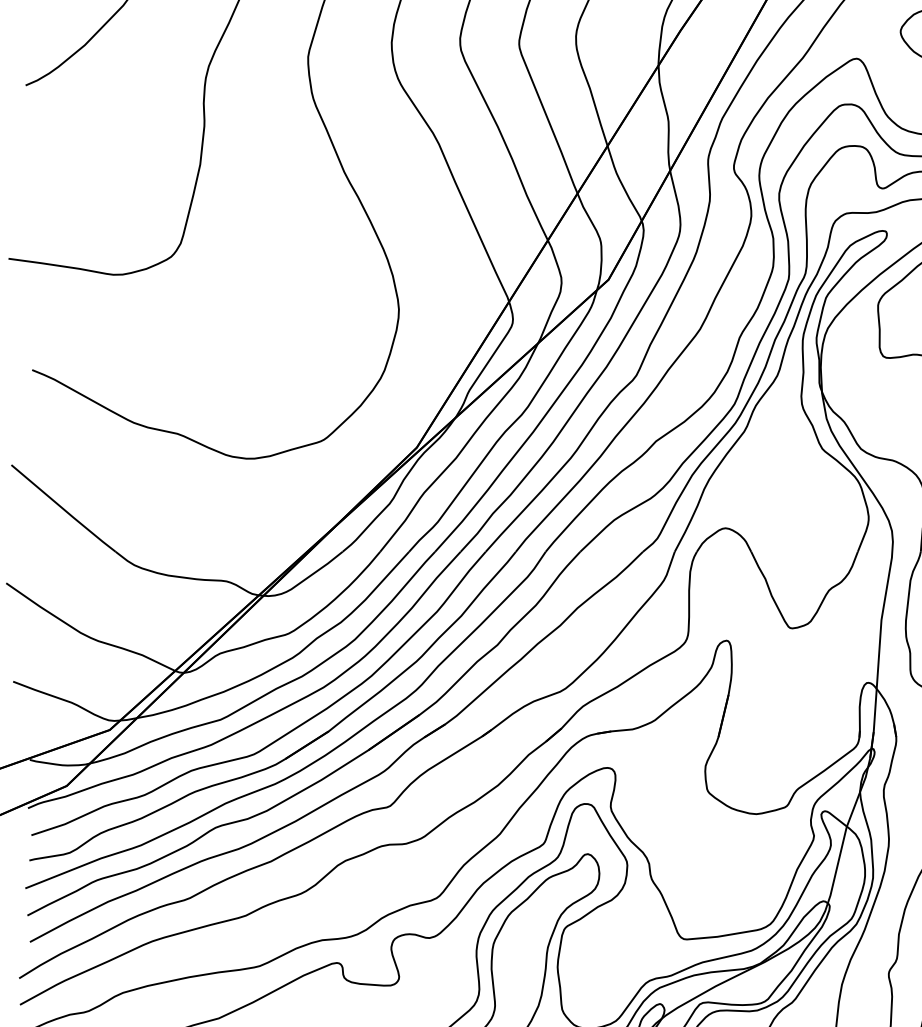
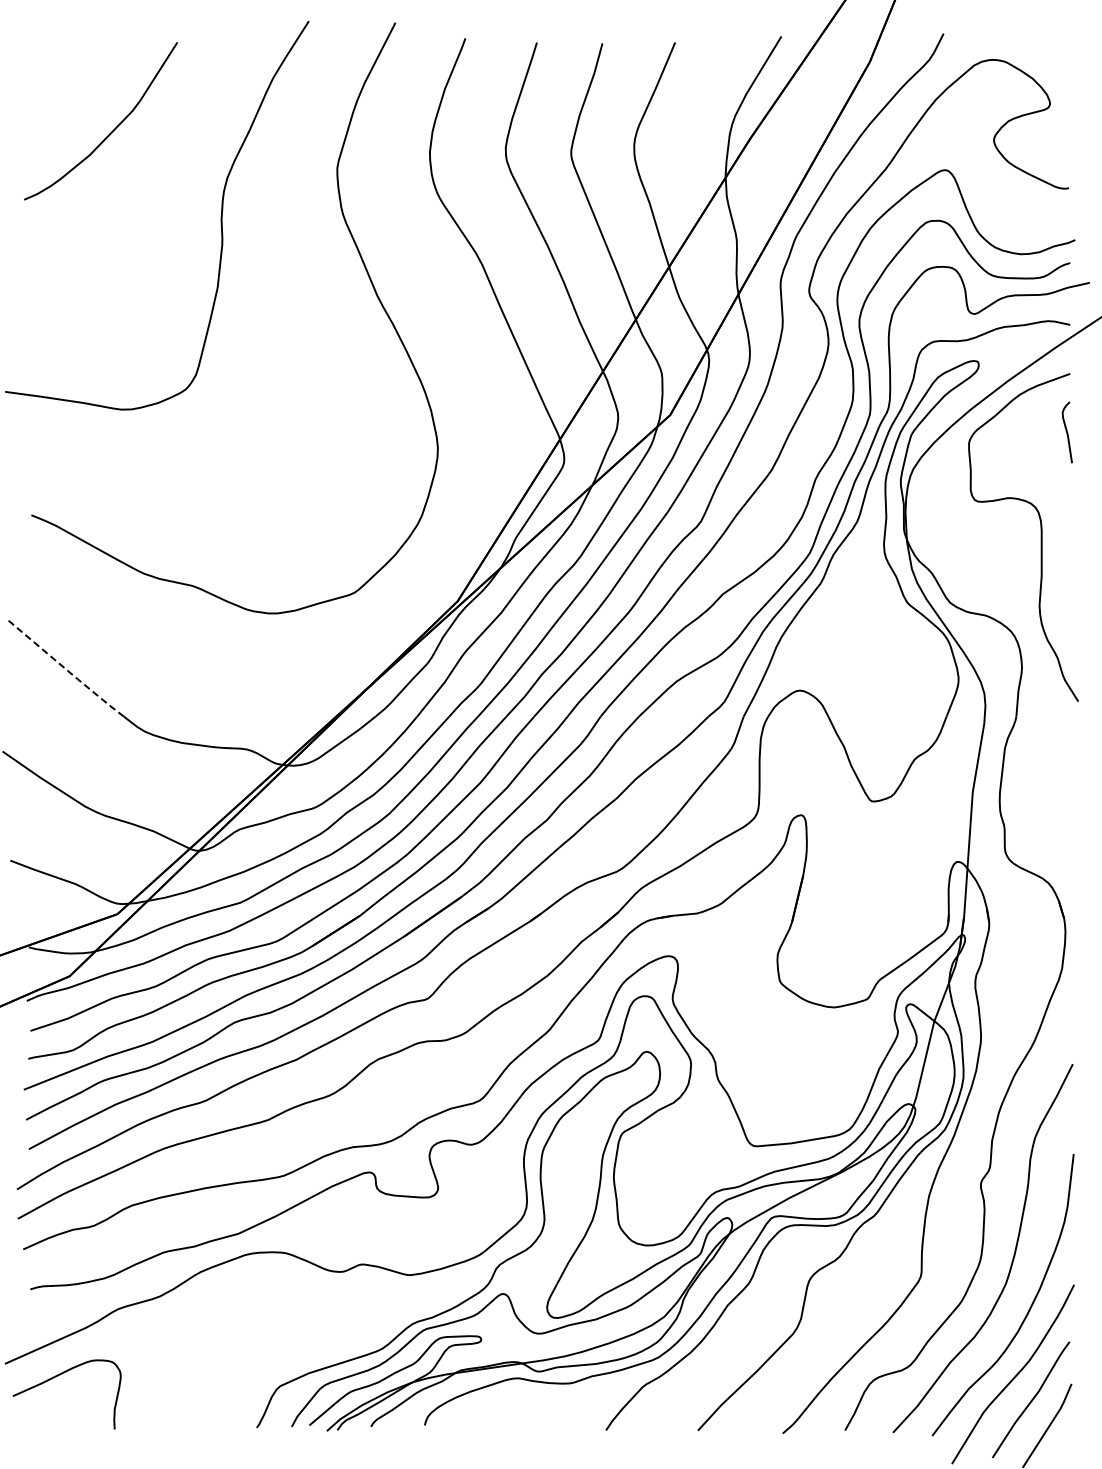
line: (63, 509) -> (66, 669), solid -> dashed

